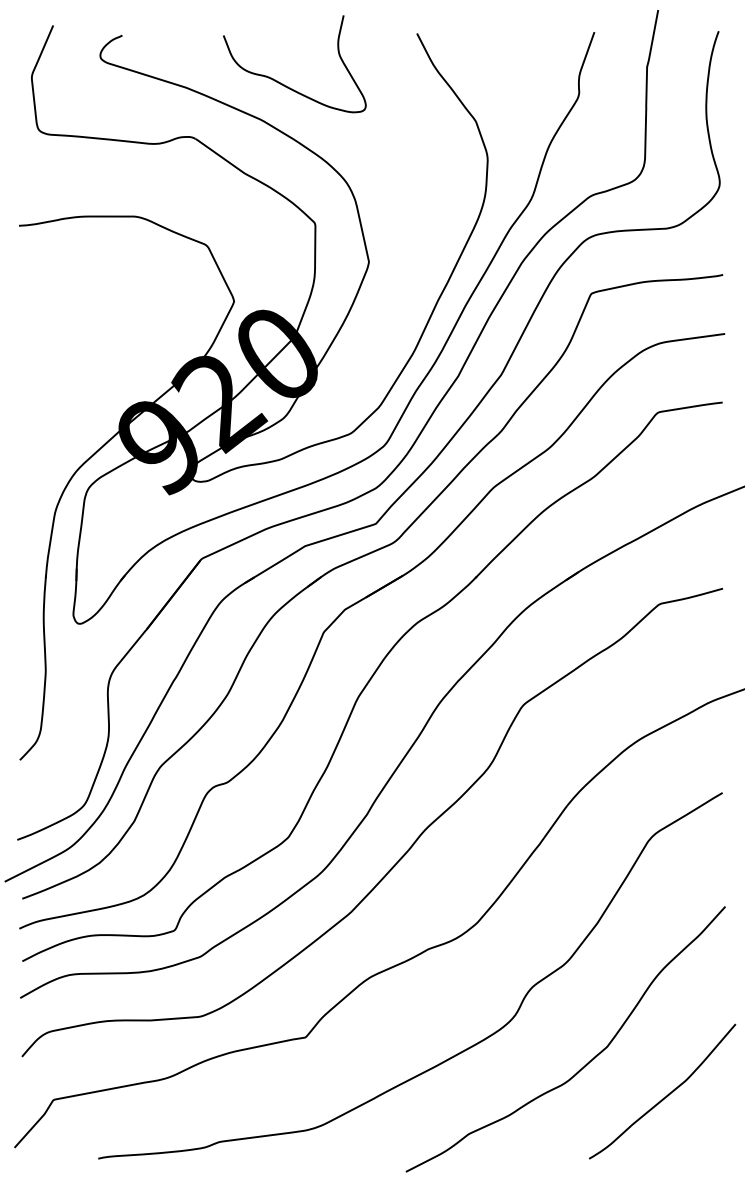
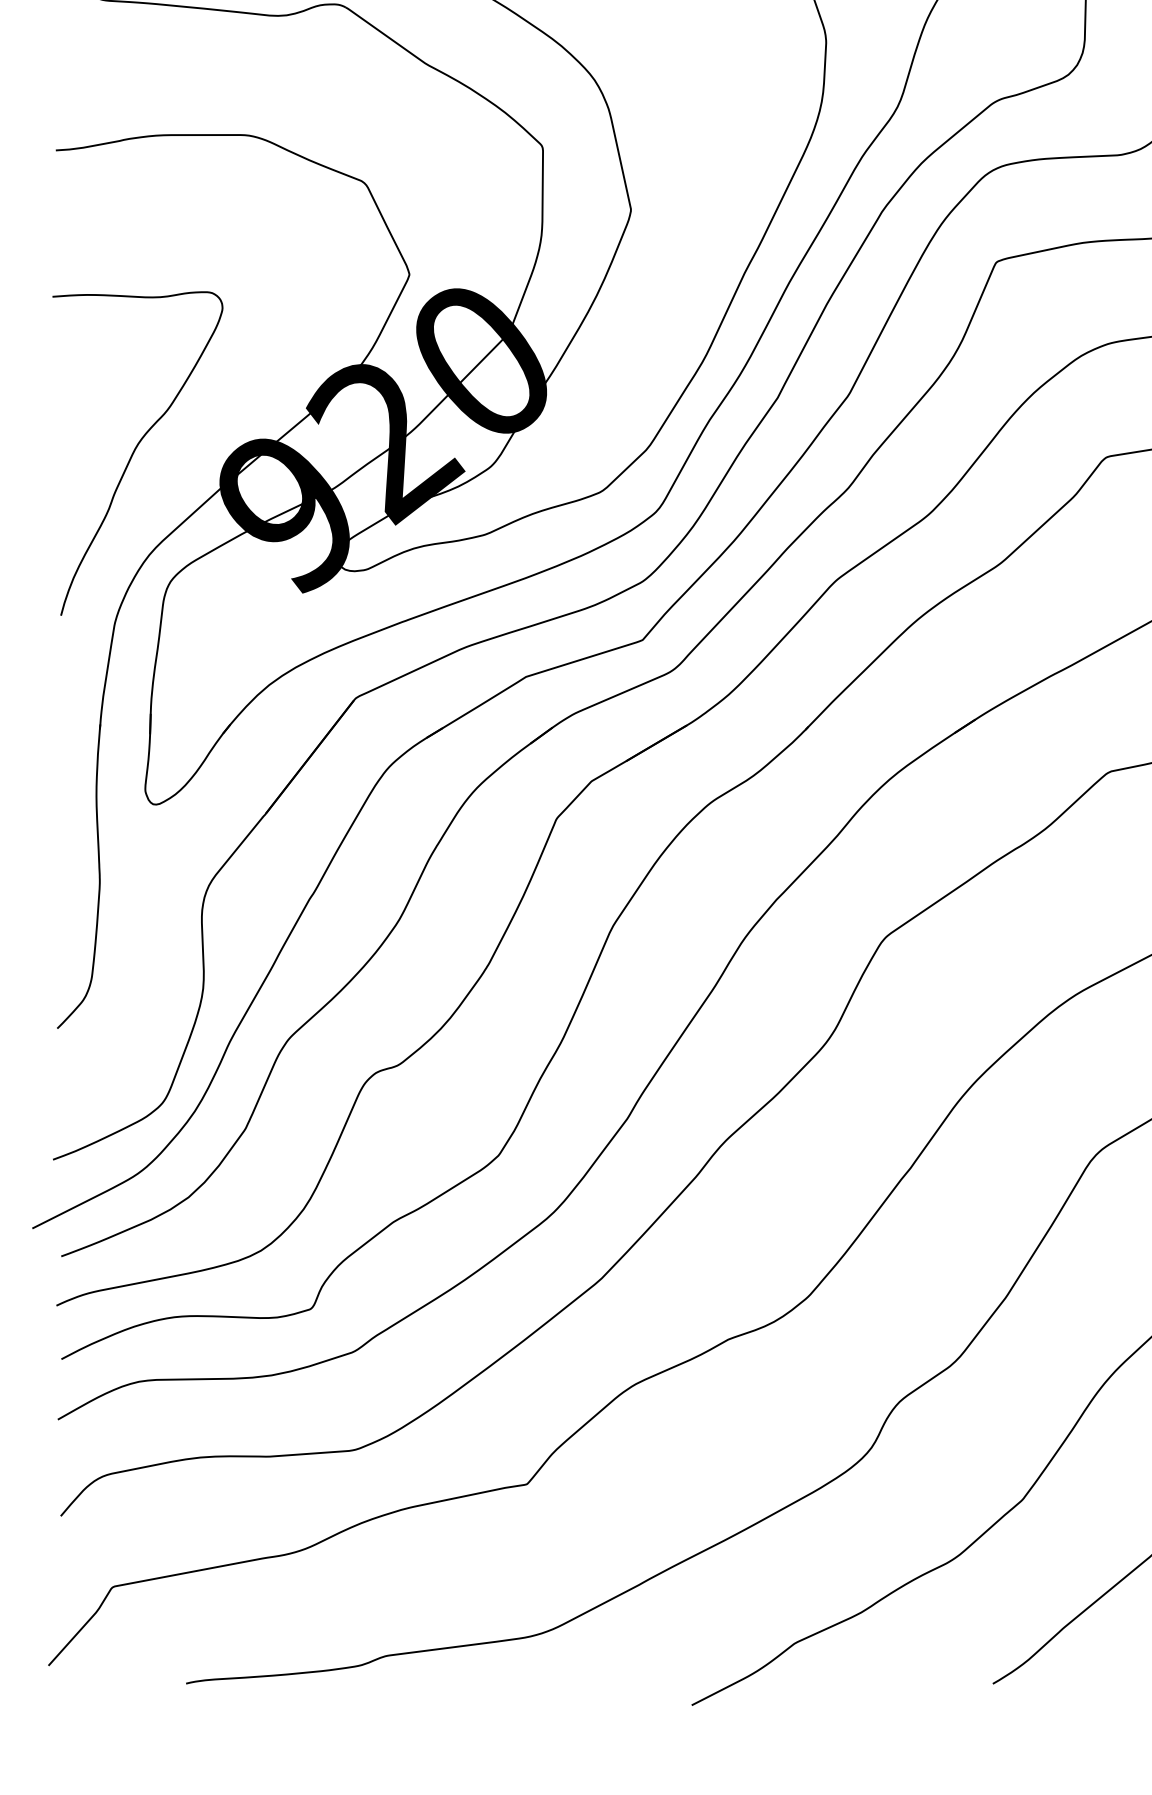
curve: (67, 409) -> (135, 452), added

